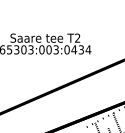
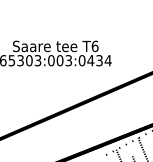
text: (77, 37) -> (94, 45), T2 -> T6

